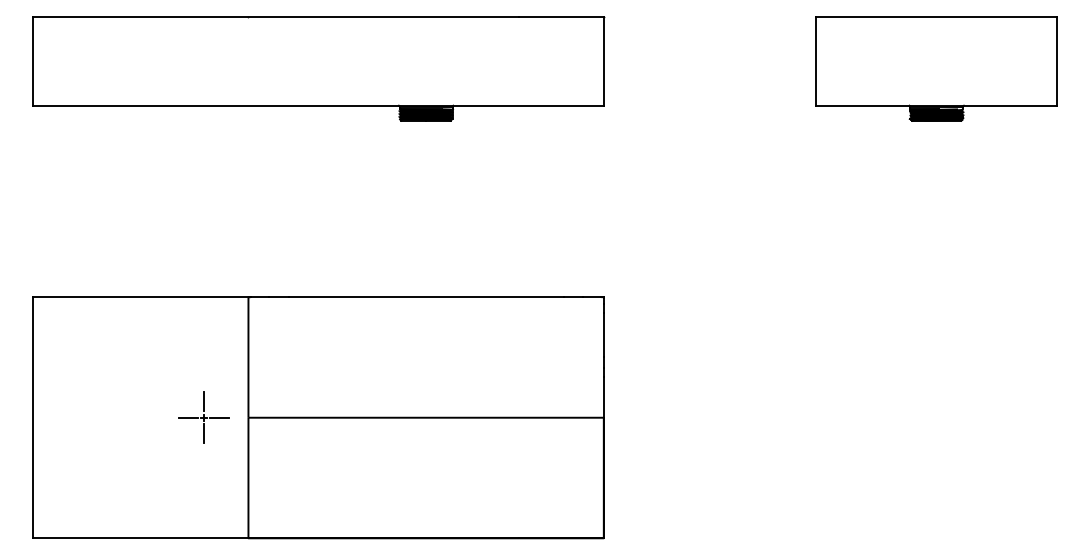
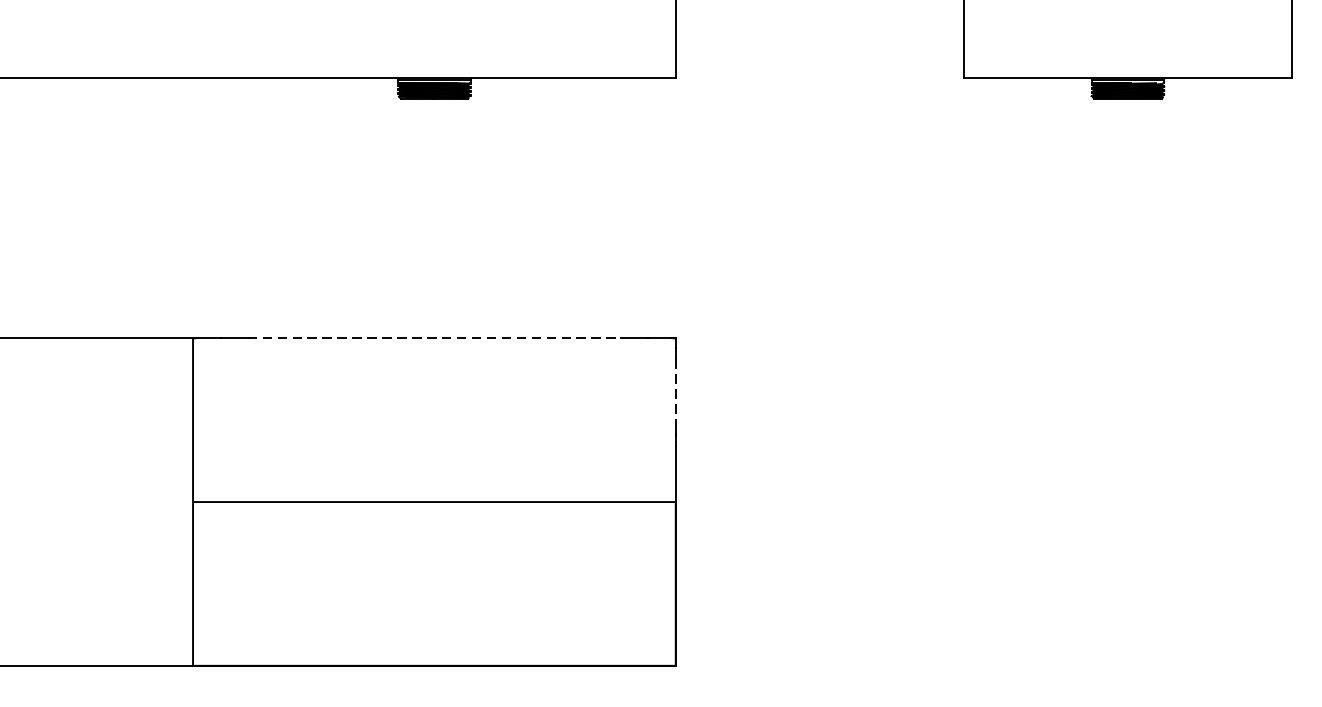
line: (426, 297) -> (434, 338), solid -> dashed
line: (603, 335) -> (675, 390), solid -> dashed
part: (203, 417) -> (131, 501), removed

